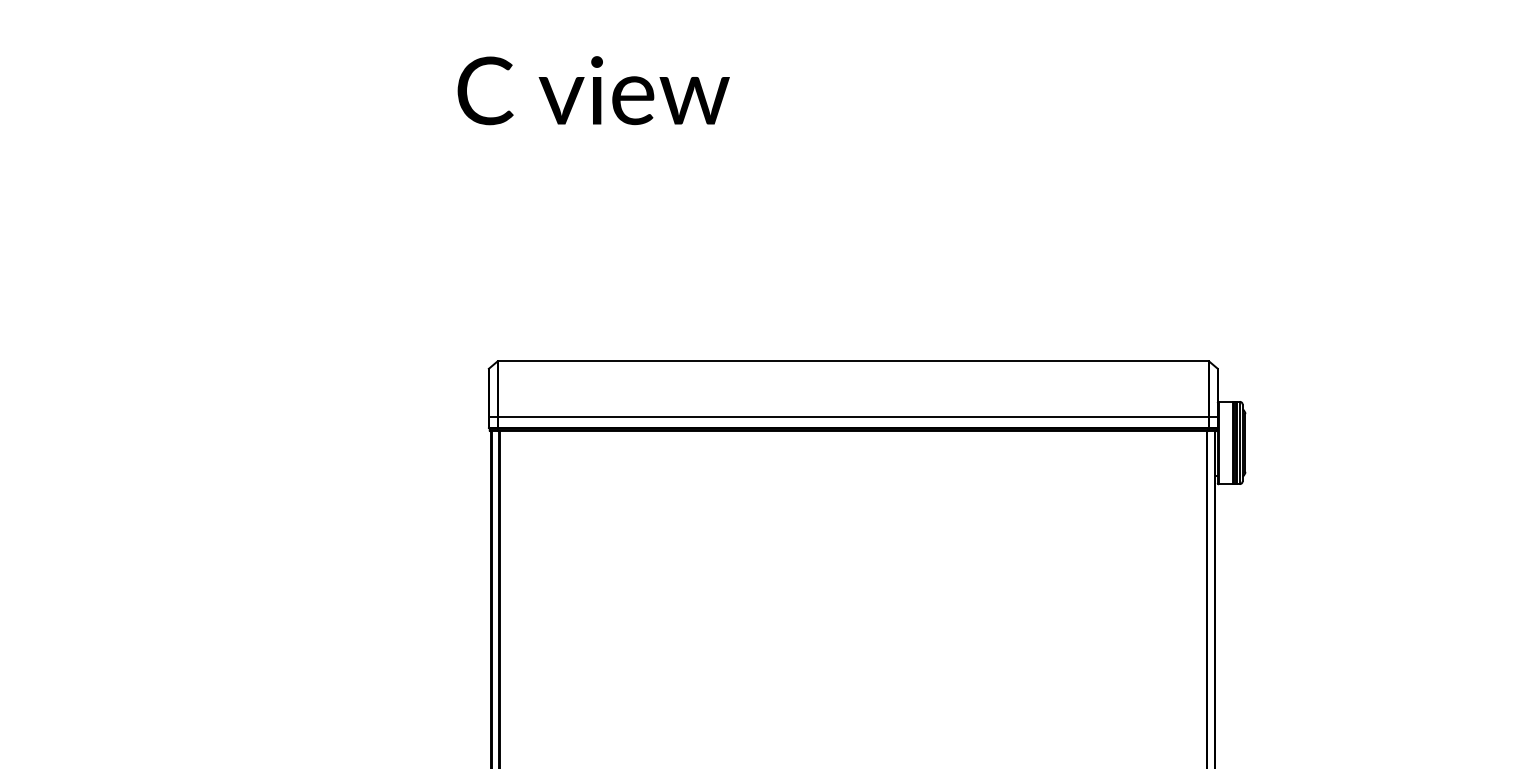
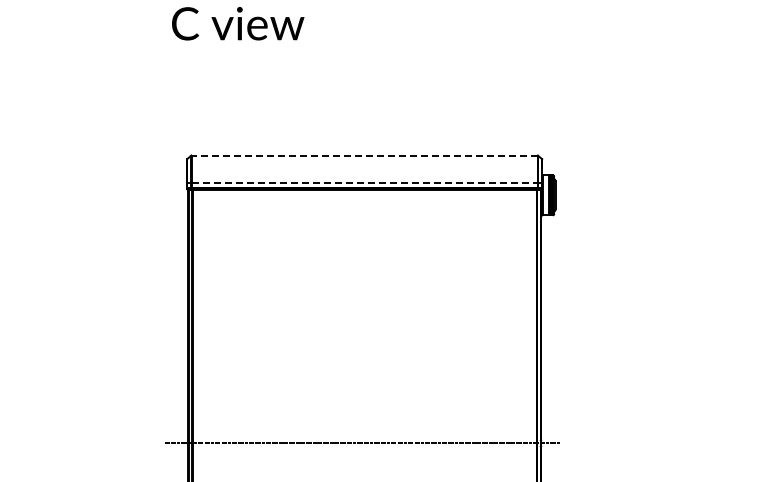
line: (853, 361) -> (364, 155), solid -> dashed
line: (855, 416) -> (365, 182), solid -> dashed

